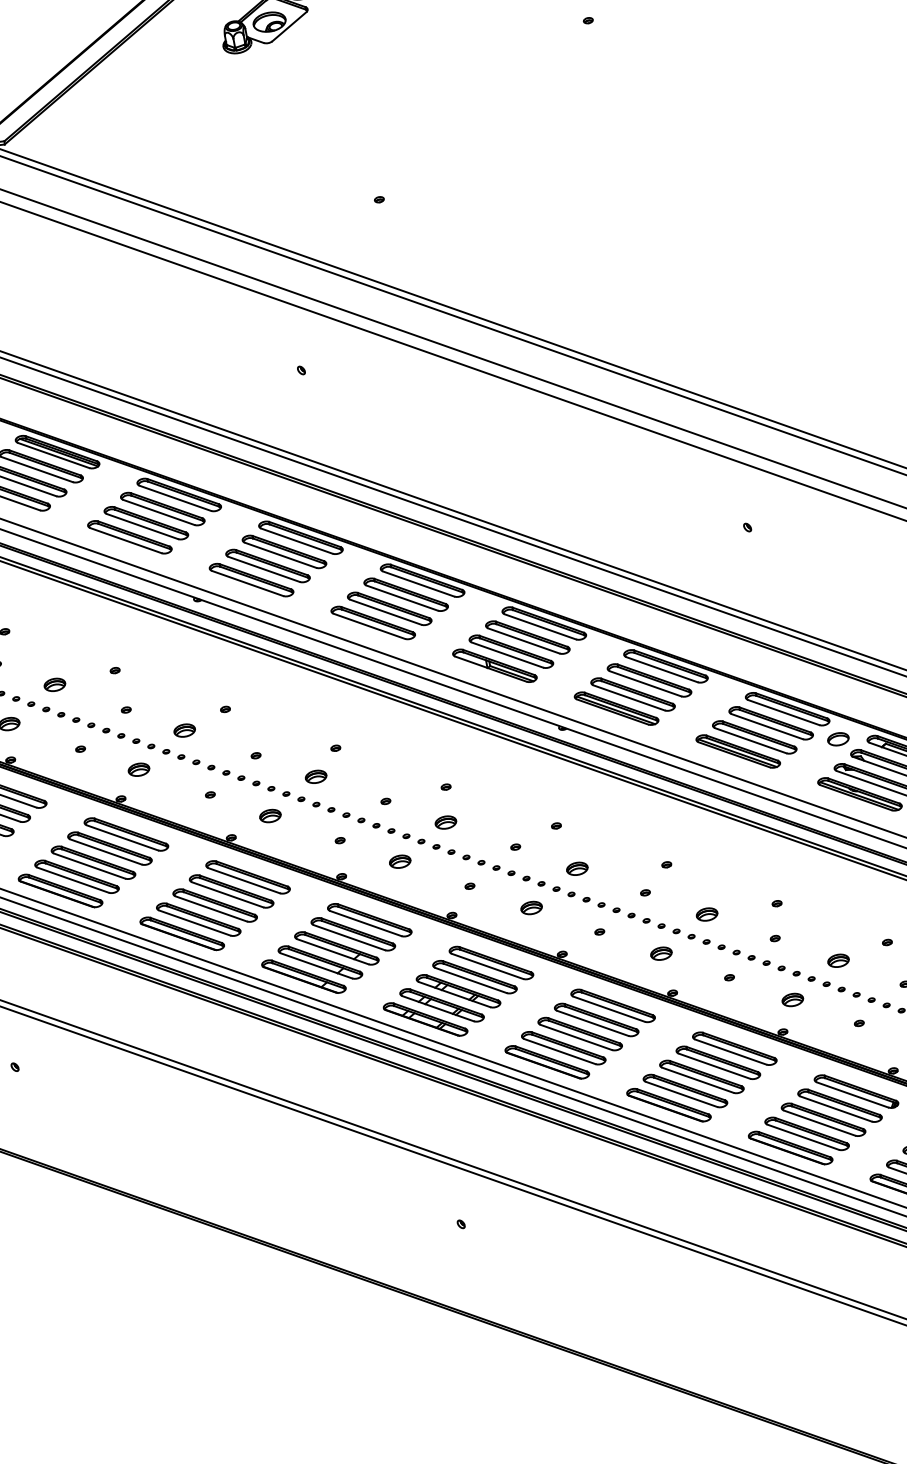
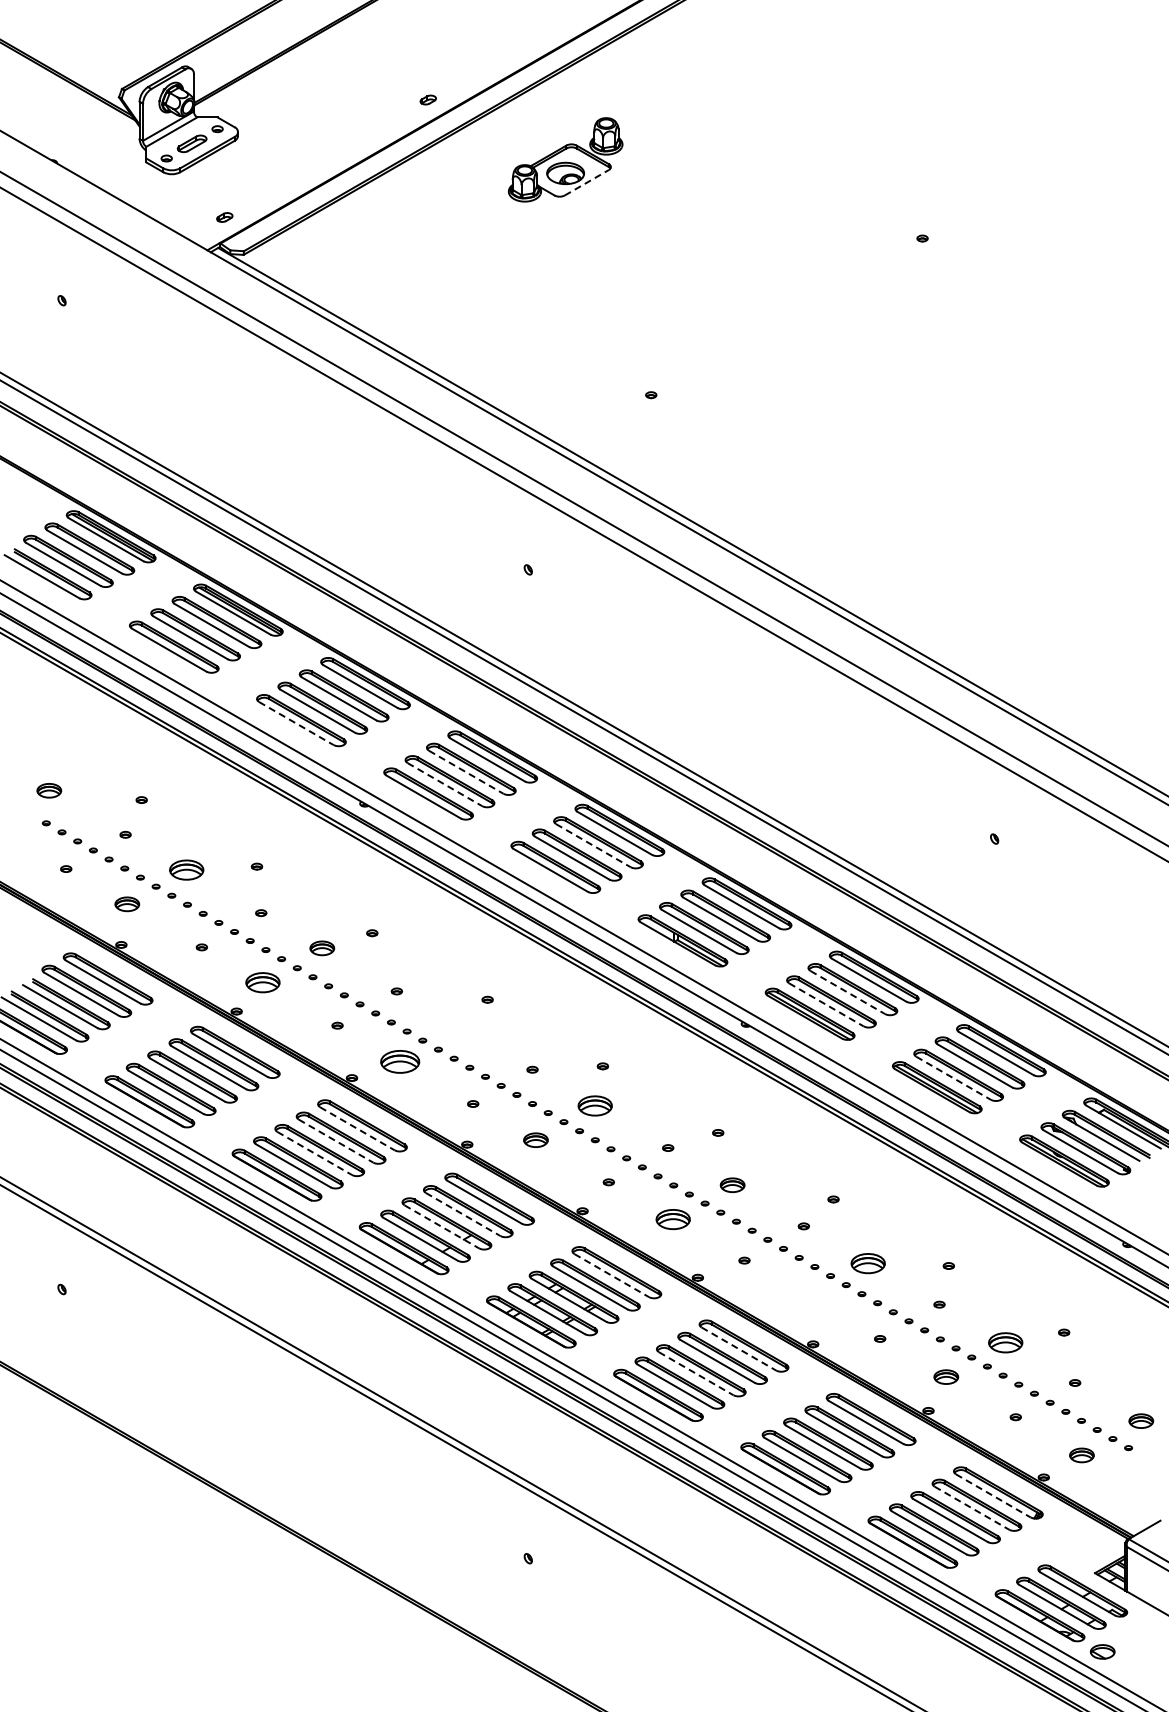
line: (289, 26) -> (587, 182), solid -> dashed
line: (126, 540) -> (296, 723), solid -> dashed
line: (280, 555) -> (466, 772), solid -> dashed
line: (264, 569) -> (445, 784), solid -> dashed
line: (402, 597) -> (593, 845), solid -> dashed
line: (646, 683) -> (848, 992), solid -> dashed
part: (54, 684) -> (186, 869), size x1.4
line: (629, 698) -> (826, 1005), solid -> dashed
part: (838, 738) -> (1051, 1094), removed
line: (751, 740) -> (954, 1078), solid -> dashed
part: (138, 769) -> (262, 982), size x1.4
part: (315, 776) -> (459, 1027), removed
part: (270, 815) -> (400, 1061), size x1.6
part: (446, 822) -> (595, 1105), size x1.4
line: (244, 881) -> (357, 1129), solid -> dashed
line: (228, 895) -> (336, 1141), solid -> dashed
part: (531, 907) -> (673, 1219), size x1.4
line: (211, 908) -> (315, 1153), solid -> dashed
part: (707, 914) -> (868, 1263), size x1.4
line: (349, 937) -> (463, 1214), solid -> dashed
line: (333, 952) -> (442, 1227), solid -> dashed
part: (660, 953) -> (808, 1297), removed
part: (838, 960) -> (1005, 1342), size x1.4
line: (488, 966) -> (612, 1275), solid -> dashed
line: (609, 1009) -> (739, 1349), solid -> dashed
line: (576, 1037) -> (696, 1373), solid -> dashed
line: (852, 1095) -> (993, 1496), solid -> dashed
line: (836, 1109) -> (972, 1508), solid -> dashed

